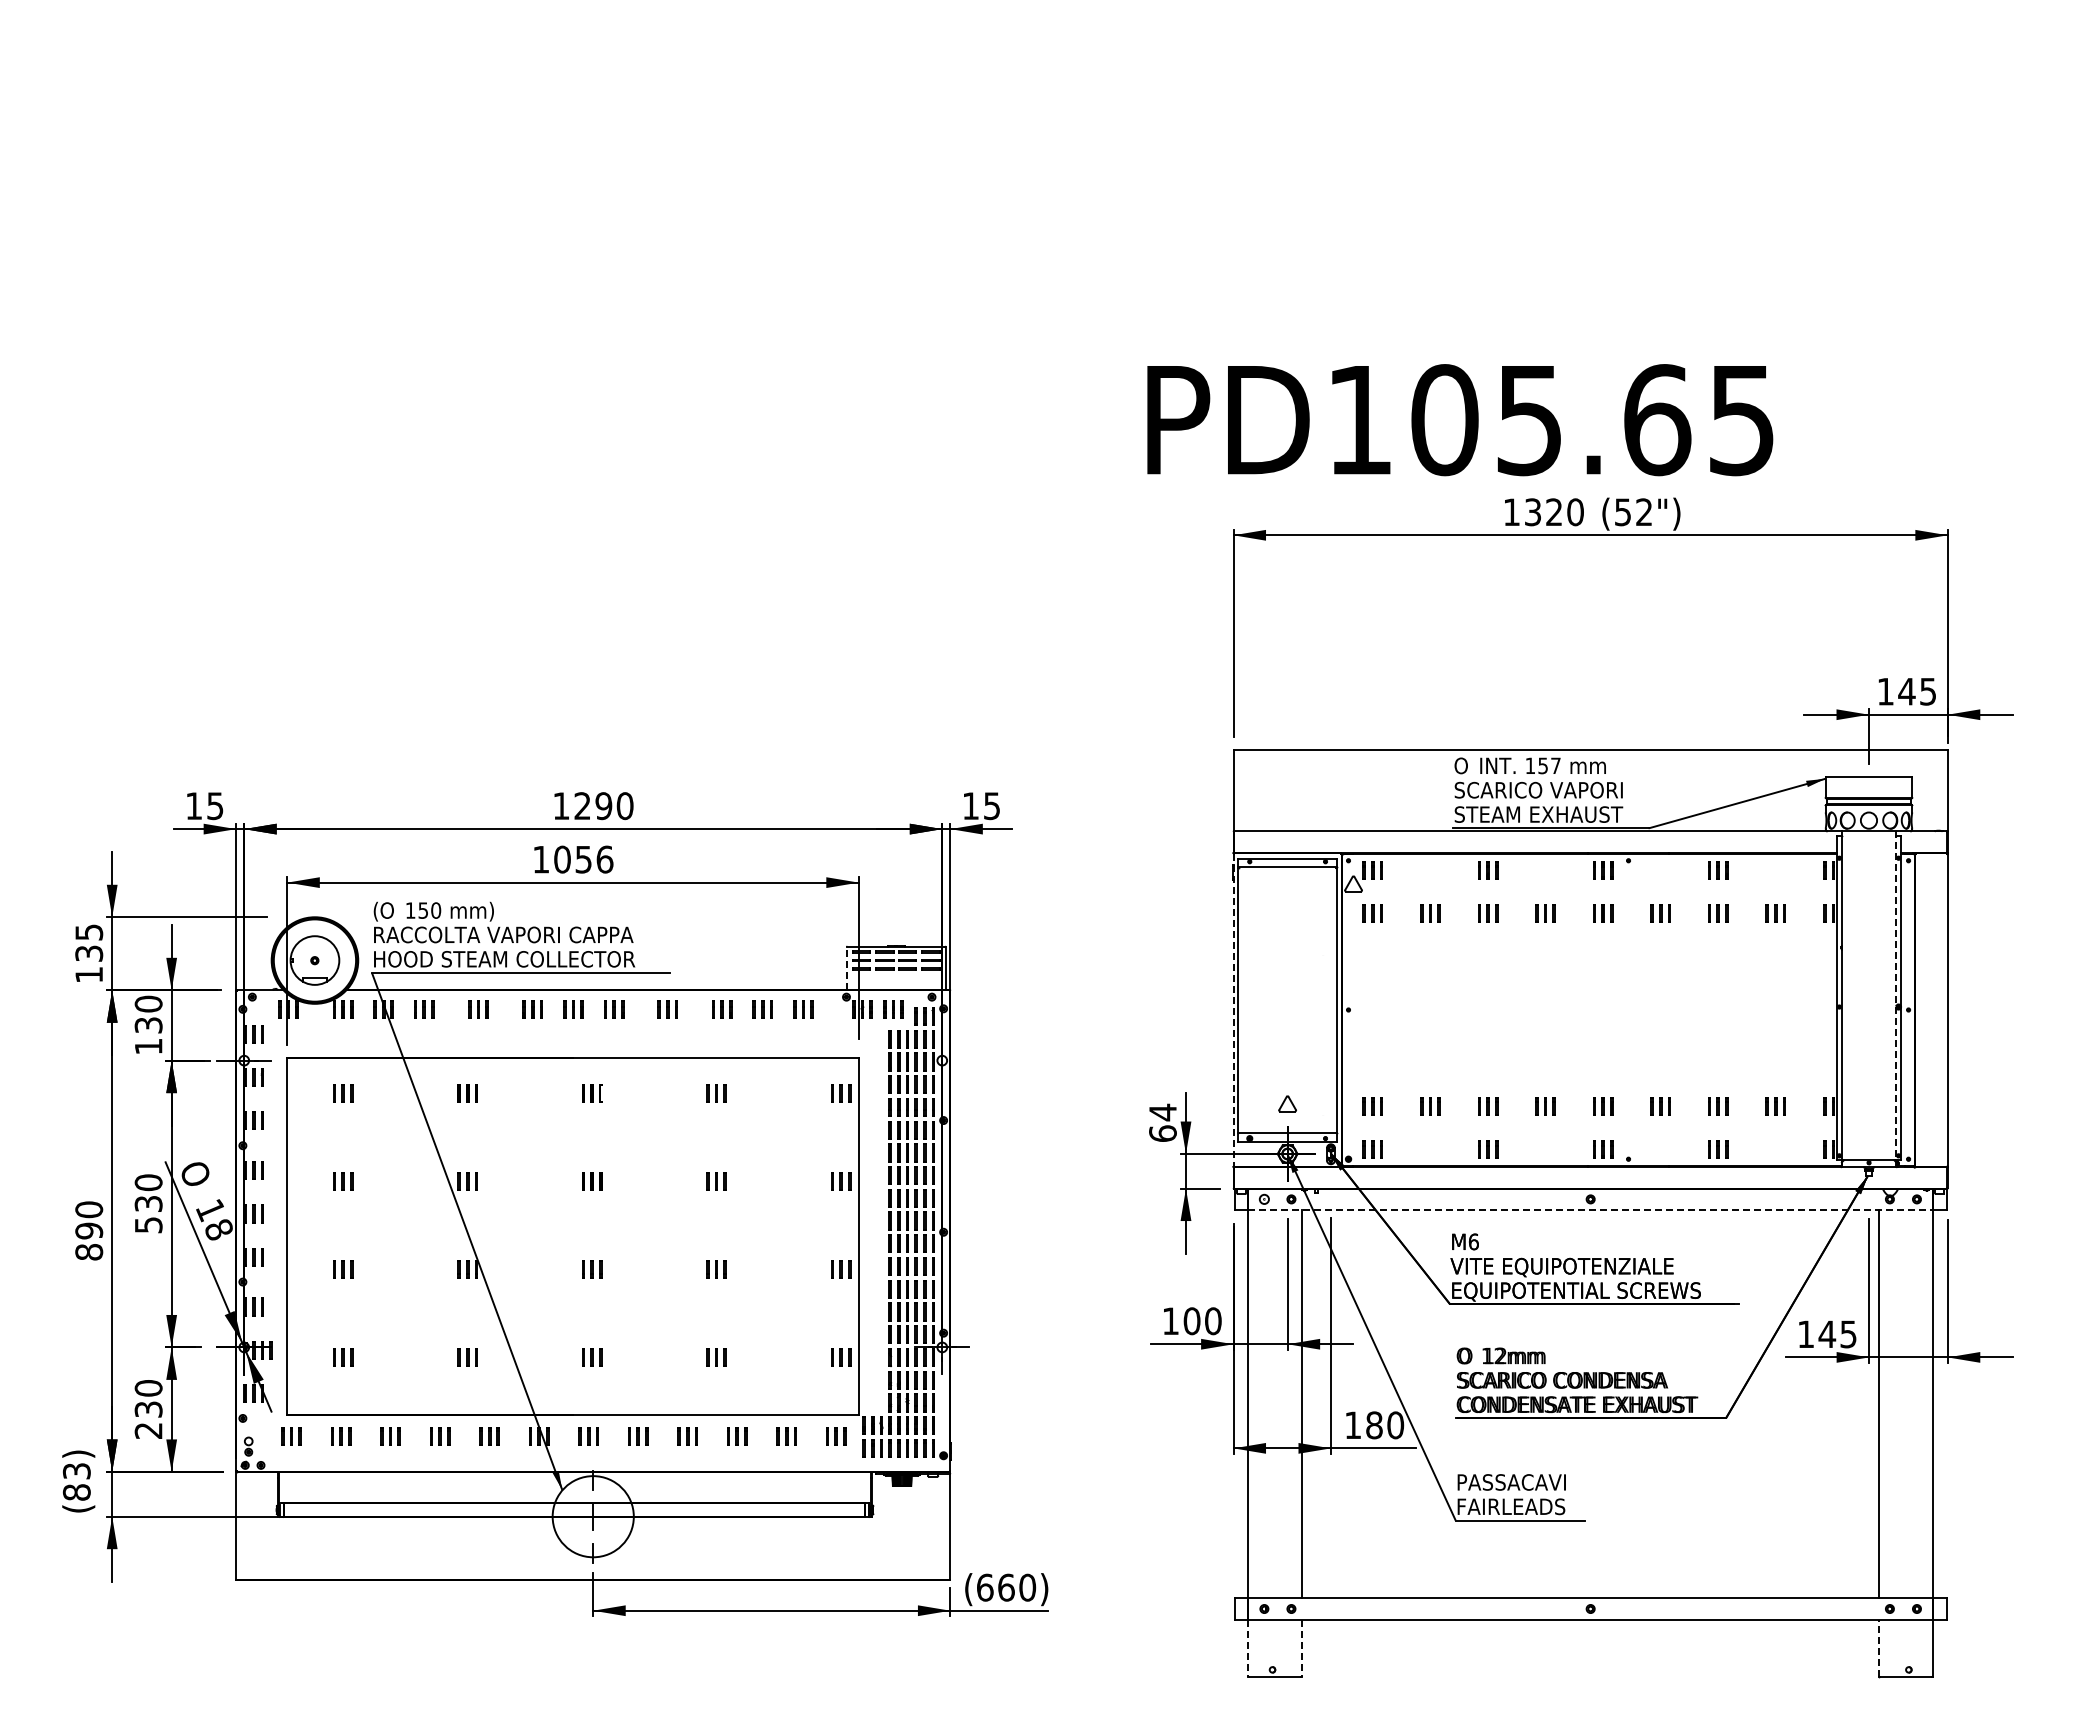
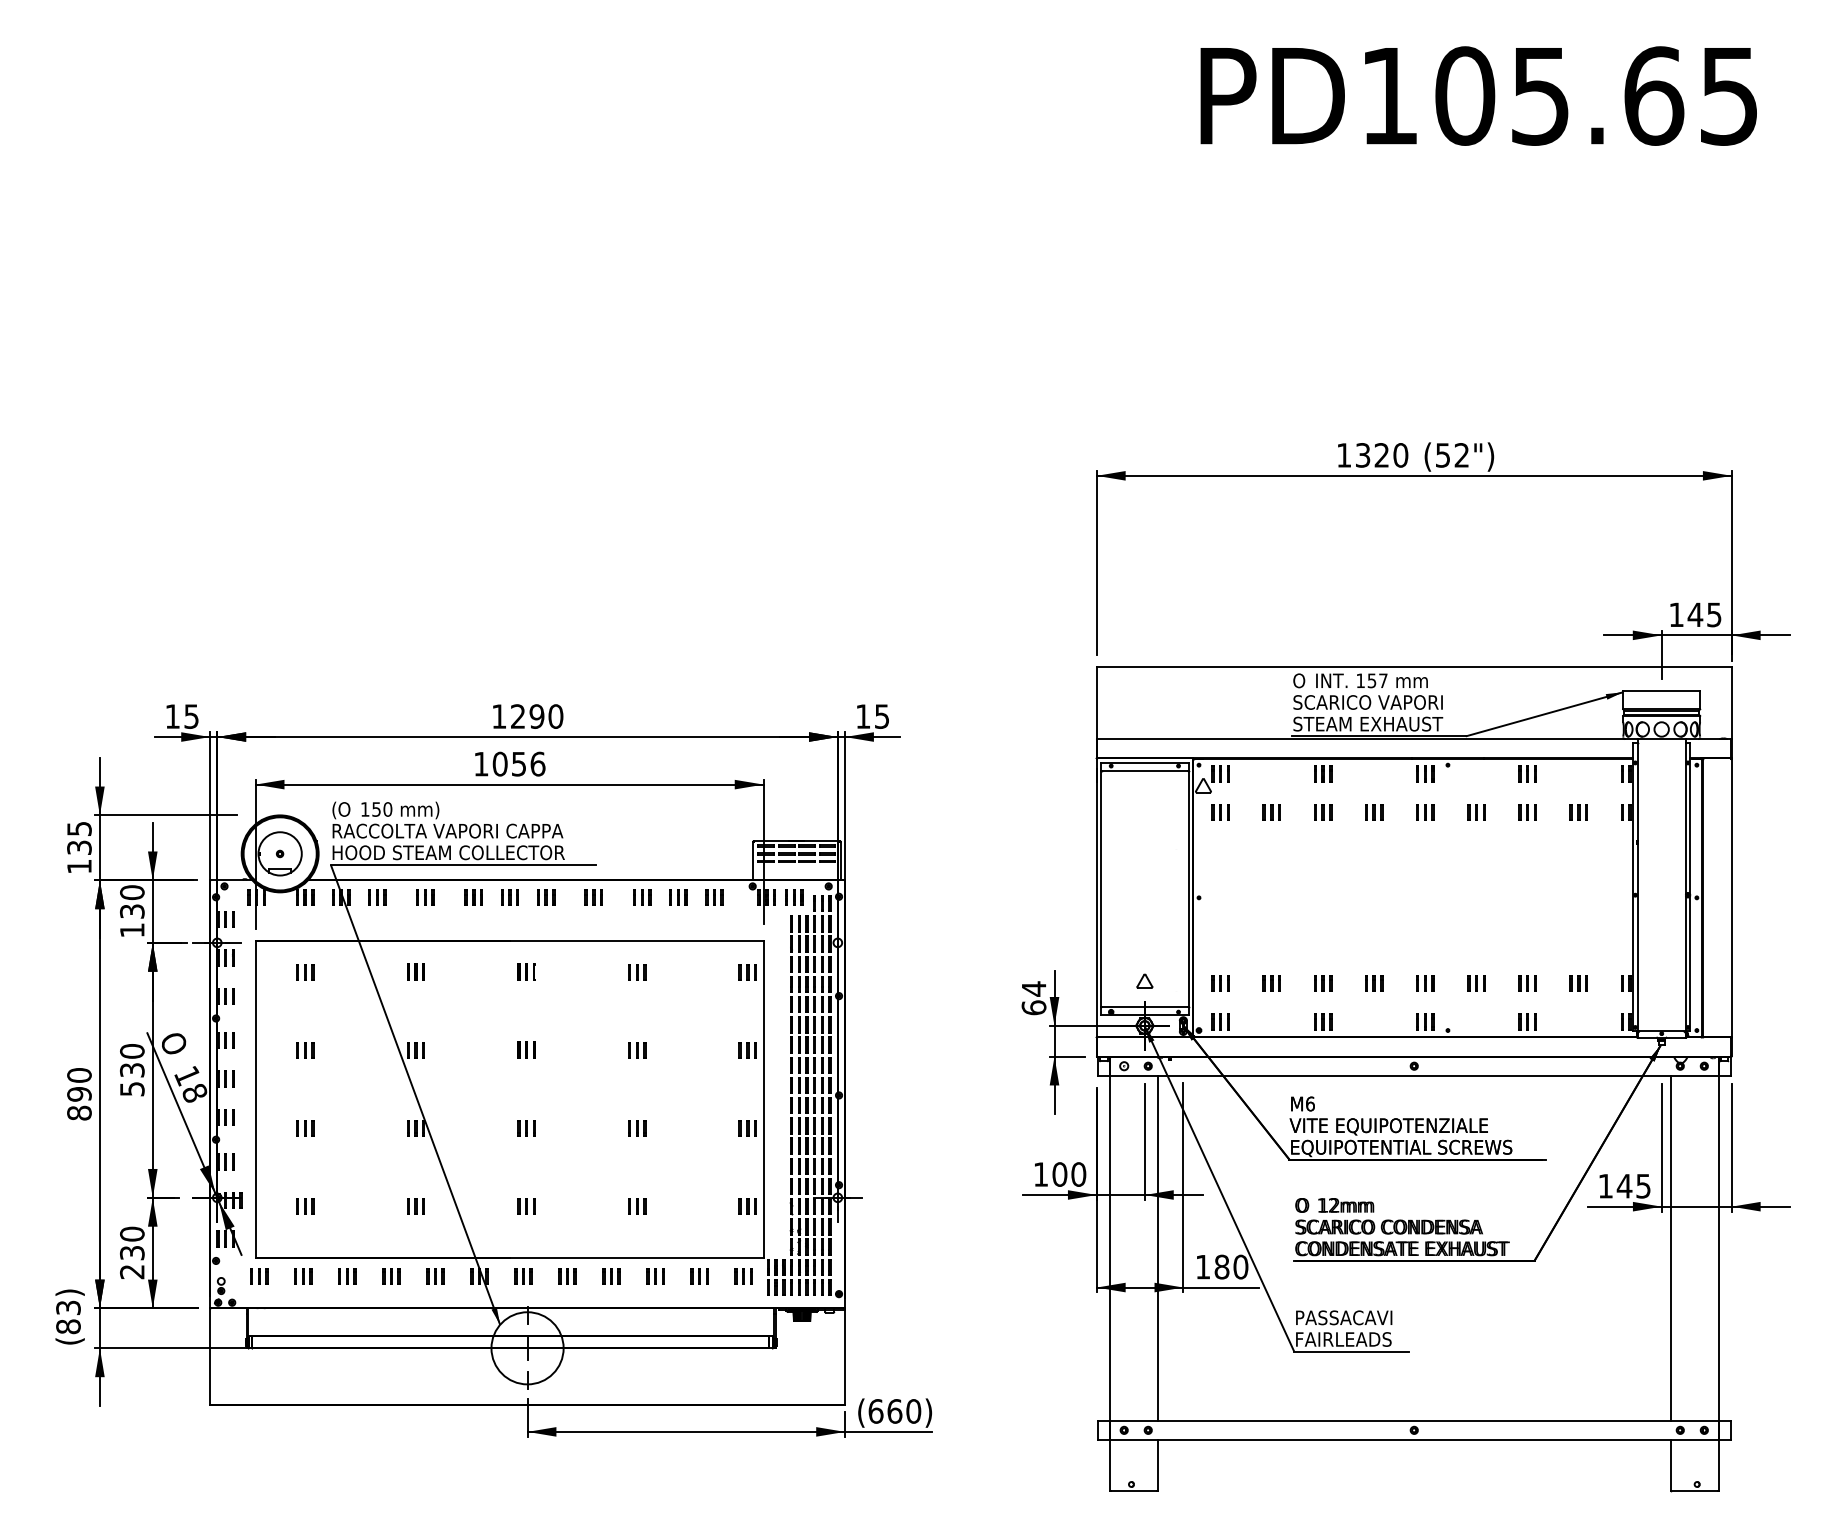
text: (1460, 420) -> (1479, 96), moved
line: (847, 967) -> (753, 860), dashed -> solid
line: (1896, 997) -> (1686, 886), dashed -> solid
line: (1233, 1010) -> (1096, 898), dashed -> solid
line: (1591, 1210) -> (1415, 1076), dashed -> solid
line: (1248, 1648) -> (1110, 1465), dashed -> solid
line: (1302, 1648) -> (1158, 1465), dashed -> solid
line: (1879, 1648) -> (1671, 1465), dashed -> solid

